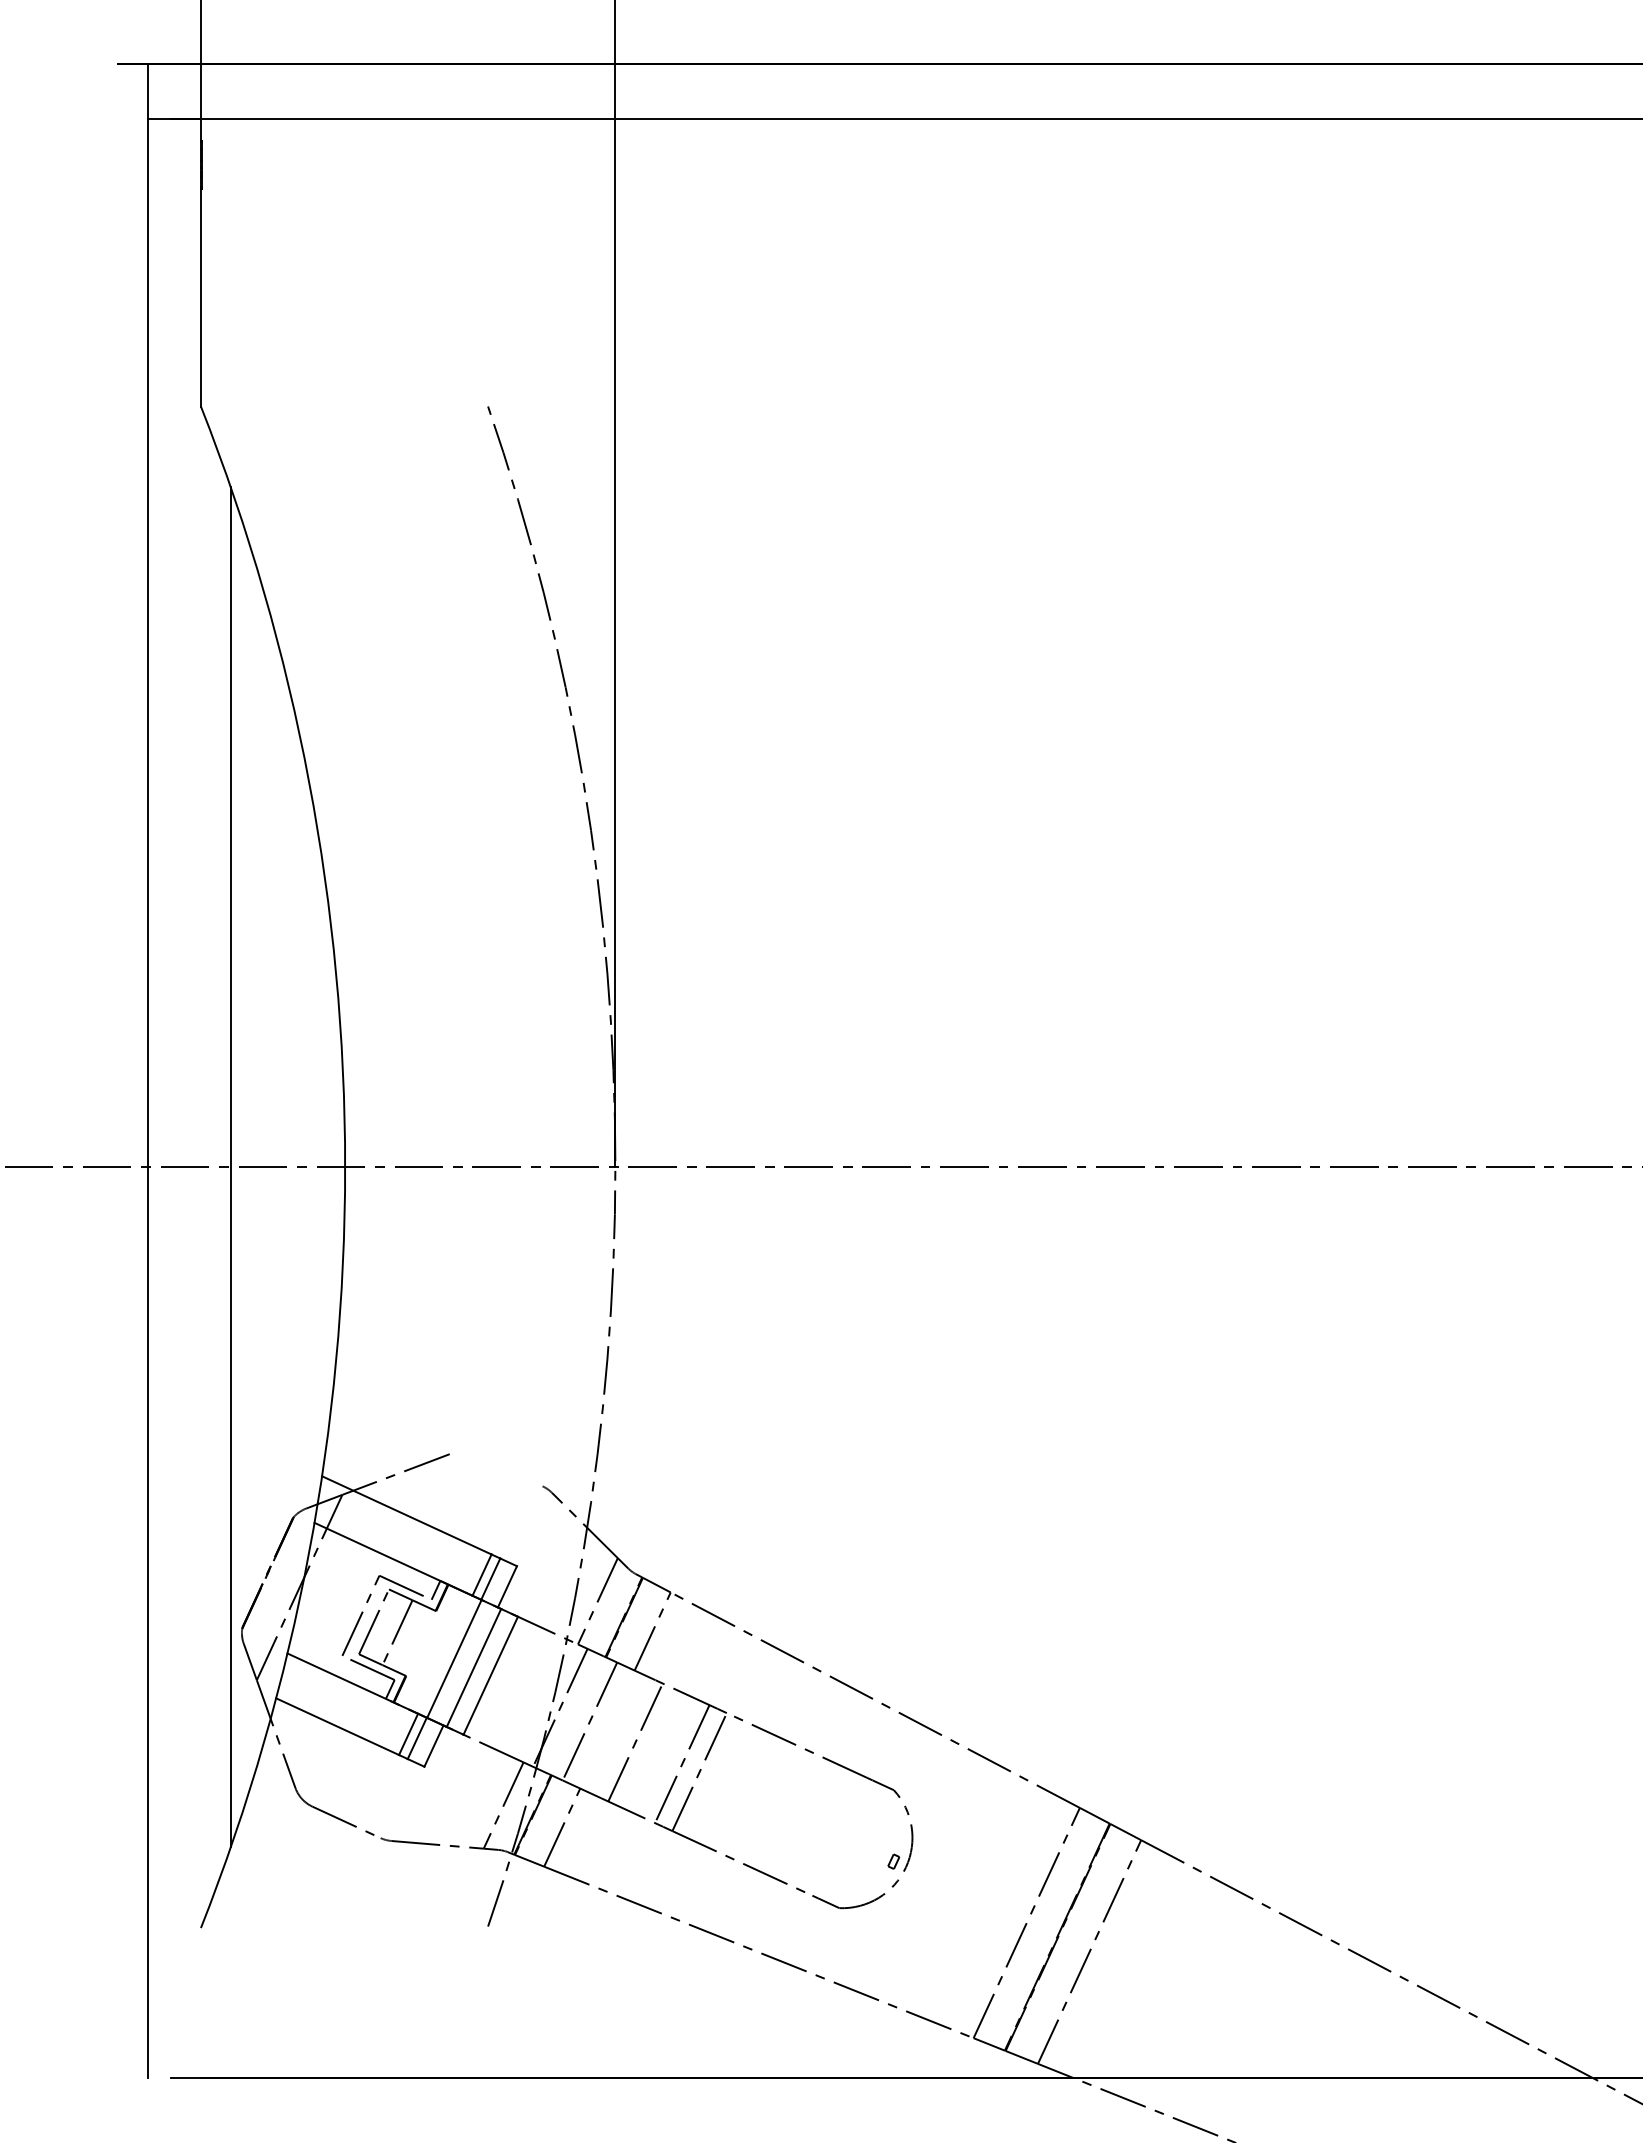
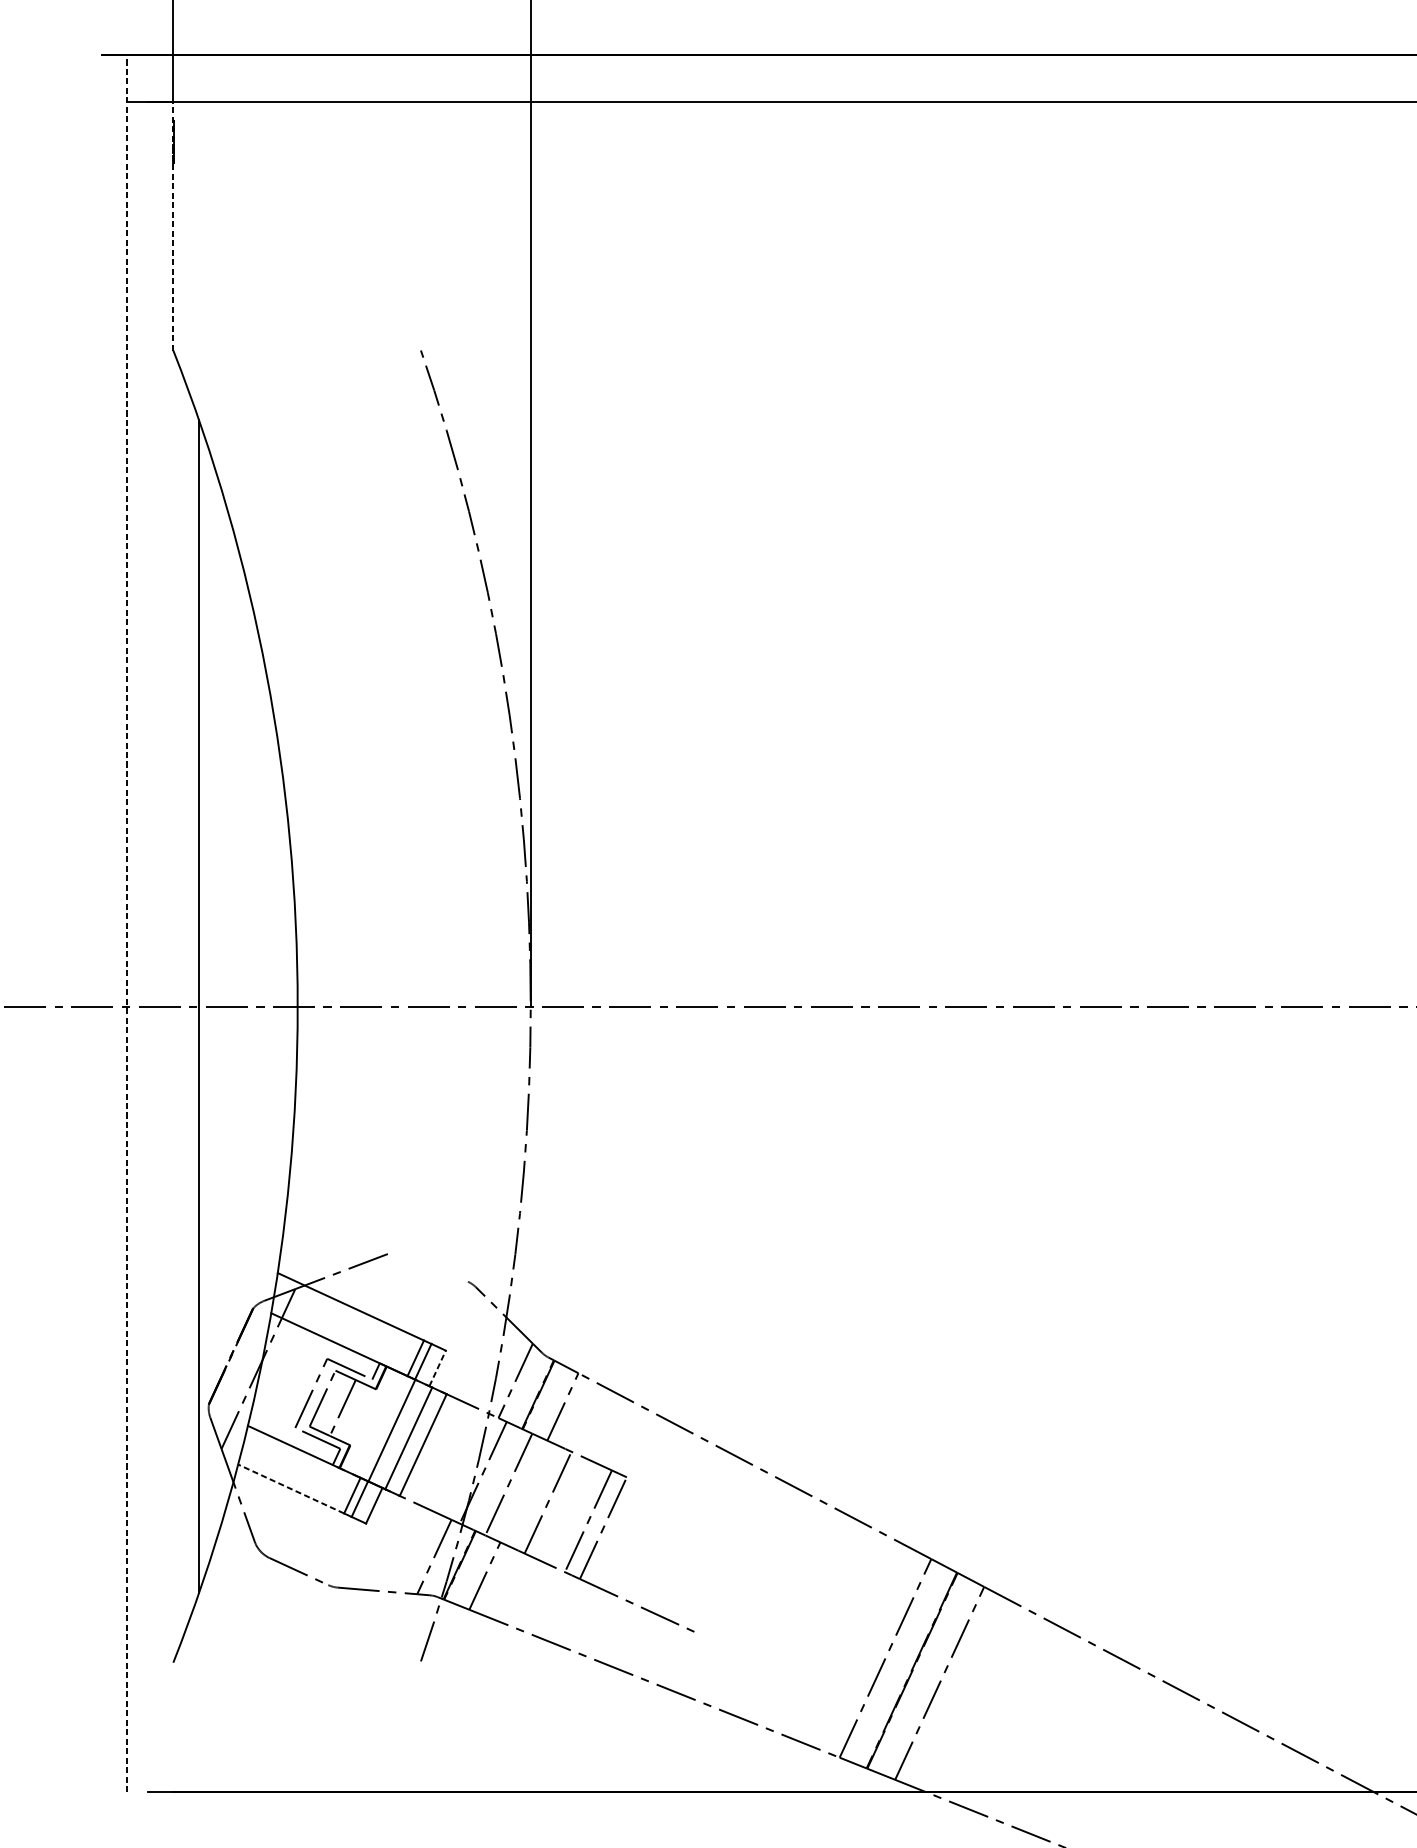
line: (200, 262) -> (172, 226), solid -> dashed
line: (147, 1071) -> (127, 924), solid -> dashed
line: (507, 1586) -> (437, 1368), solid -> dashed
line: (337, 1726) -> (291, 1488), solid -> dashed
part: (839, 1766) -> (724, 1523), removed

